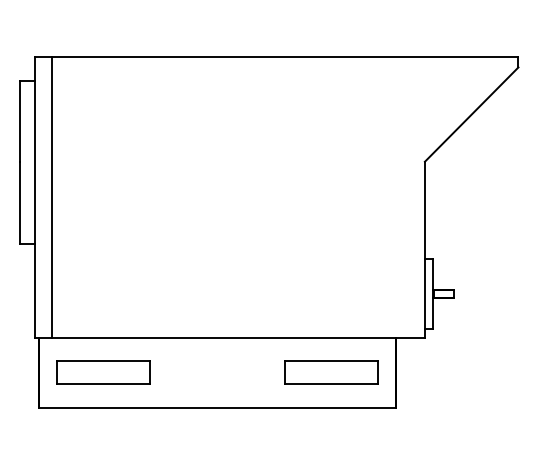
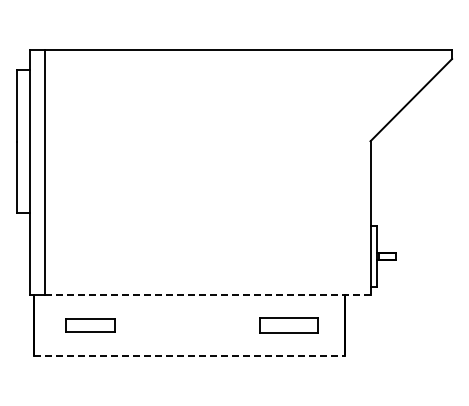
line: (238, 337) -> (207, 294), solid -> dashed
part: (102, 372) -> (89, 325), size x0.6
part: (330, 372) -> (288, 325), size x0.7
line: (218, 407) -> (190, 355), solid -> dashed

